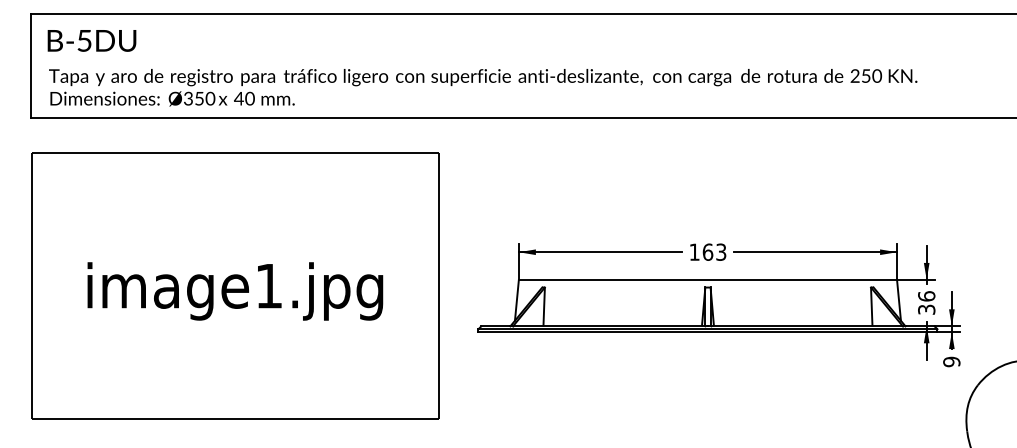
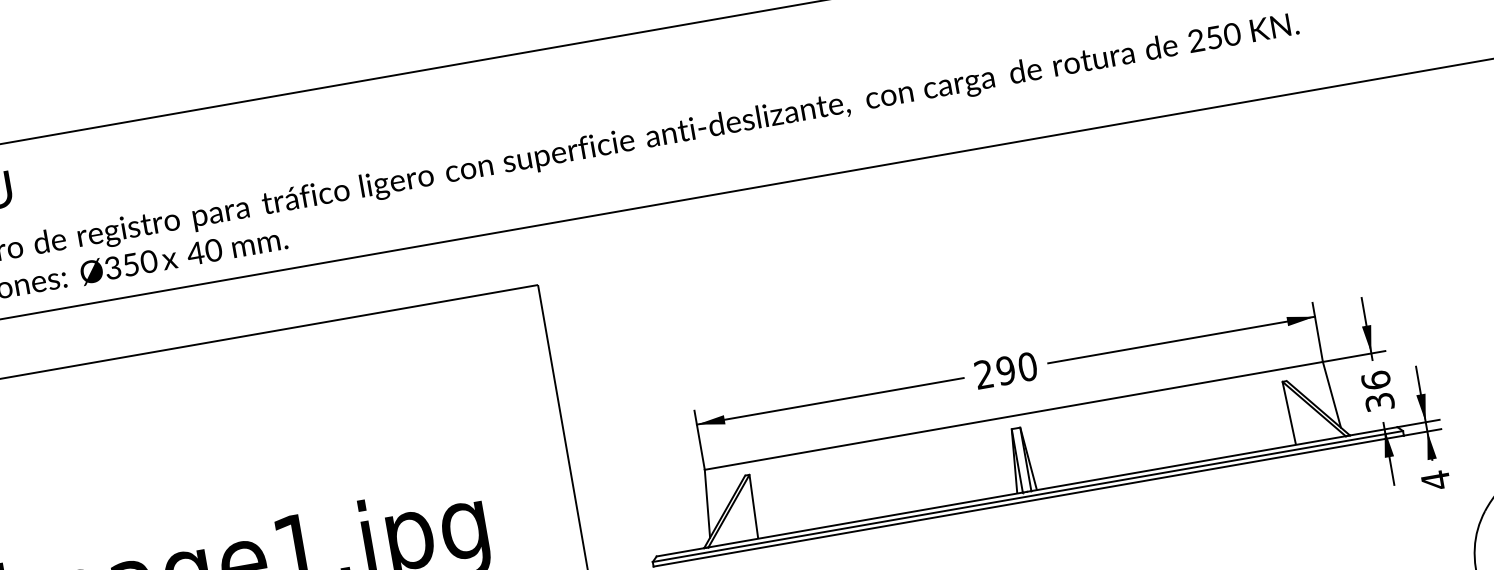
text: (707, 251) -> (1004, 369), 163 -> 290
text: (951, 361) -> (1435, 479), 9 -> 4

